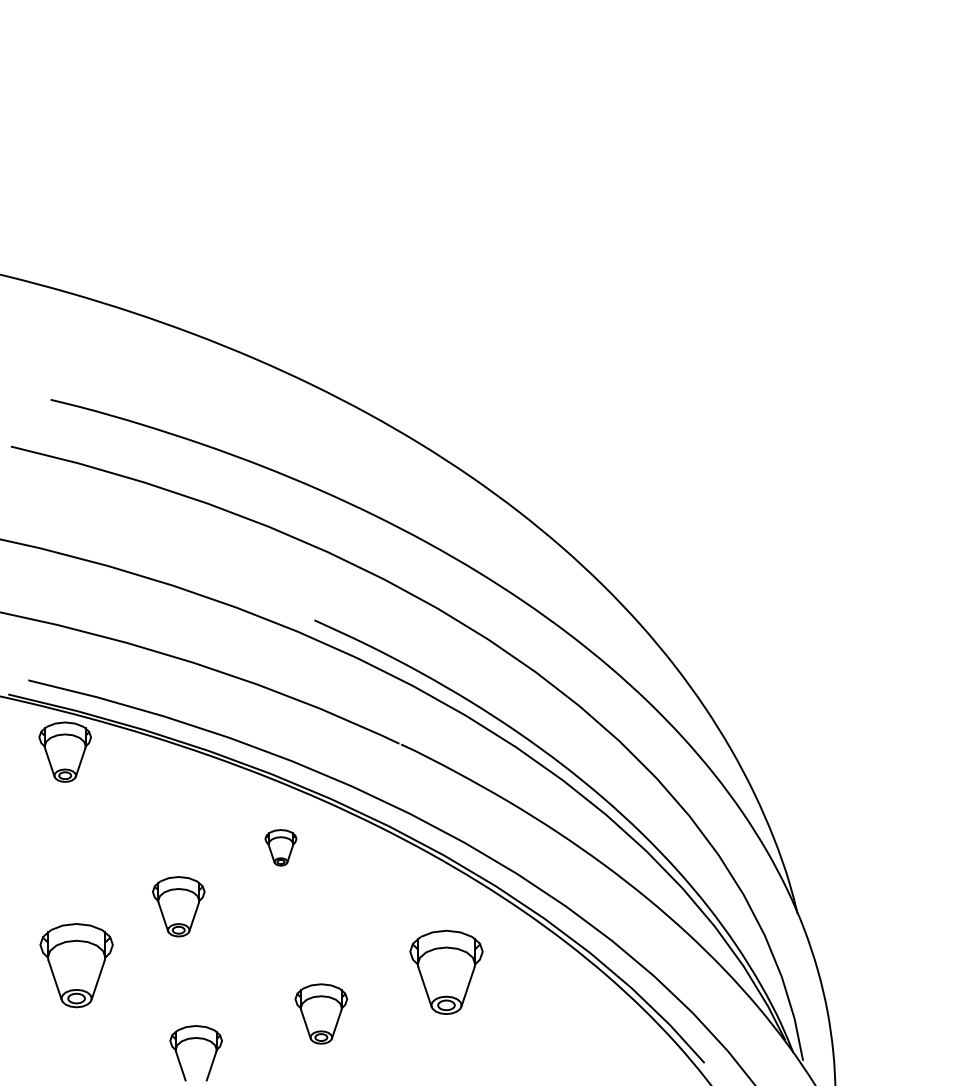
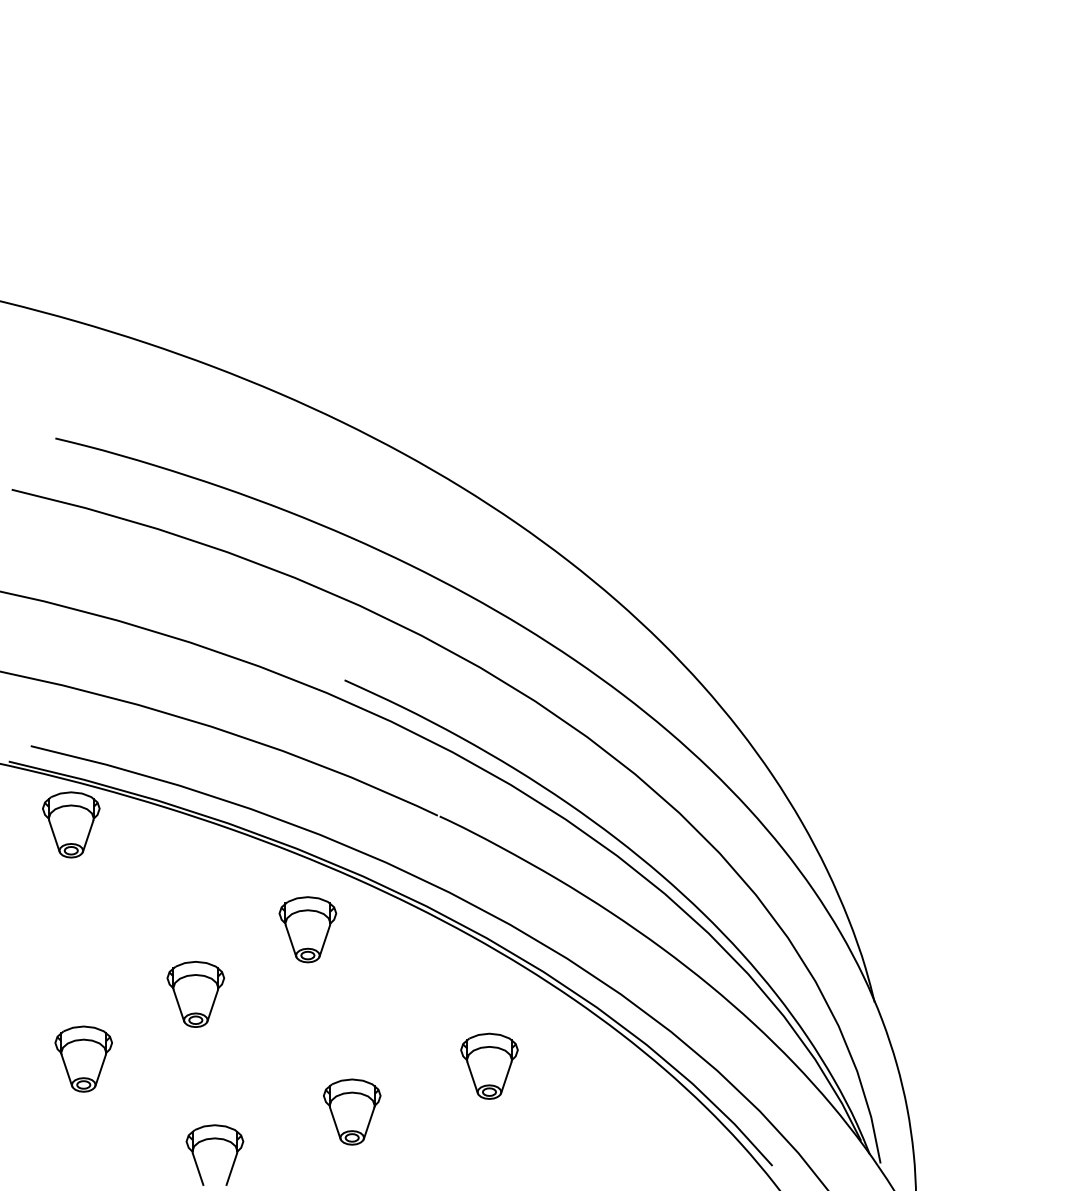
part: (280, 847) -> (307, 929), size x1.67
part: (76, 965) -> (83, 1058), size x0.71
part: (446, 971) -> (489, 1065), size x0.71

